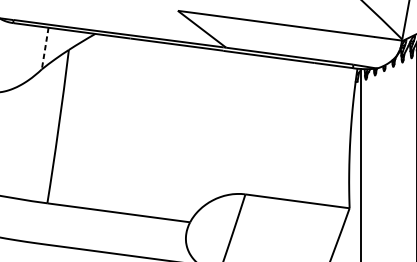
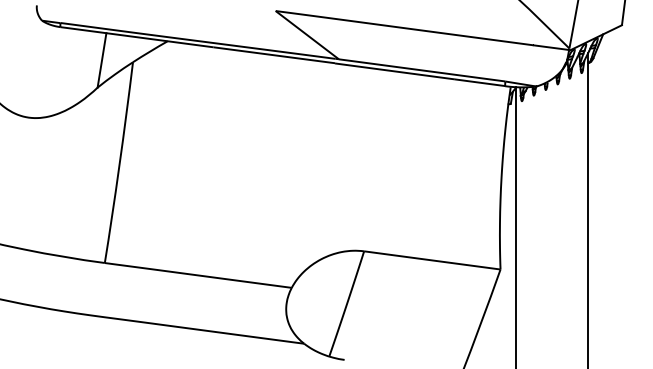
line: (45, 48) -> (102, 60), dashed -> solid

